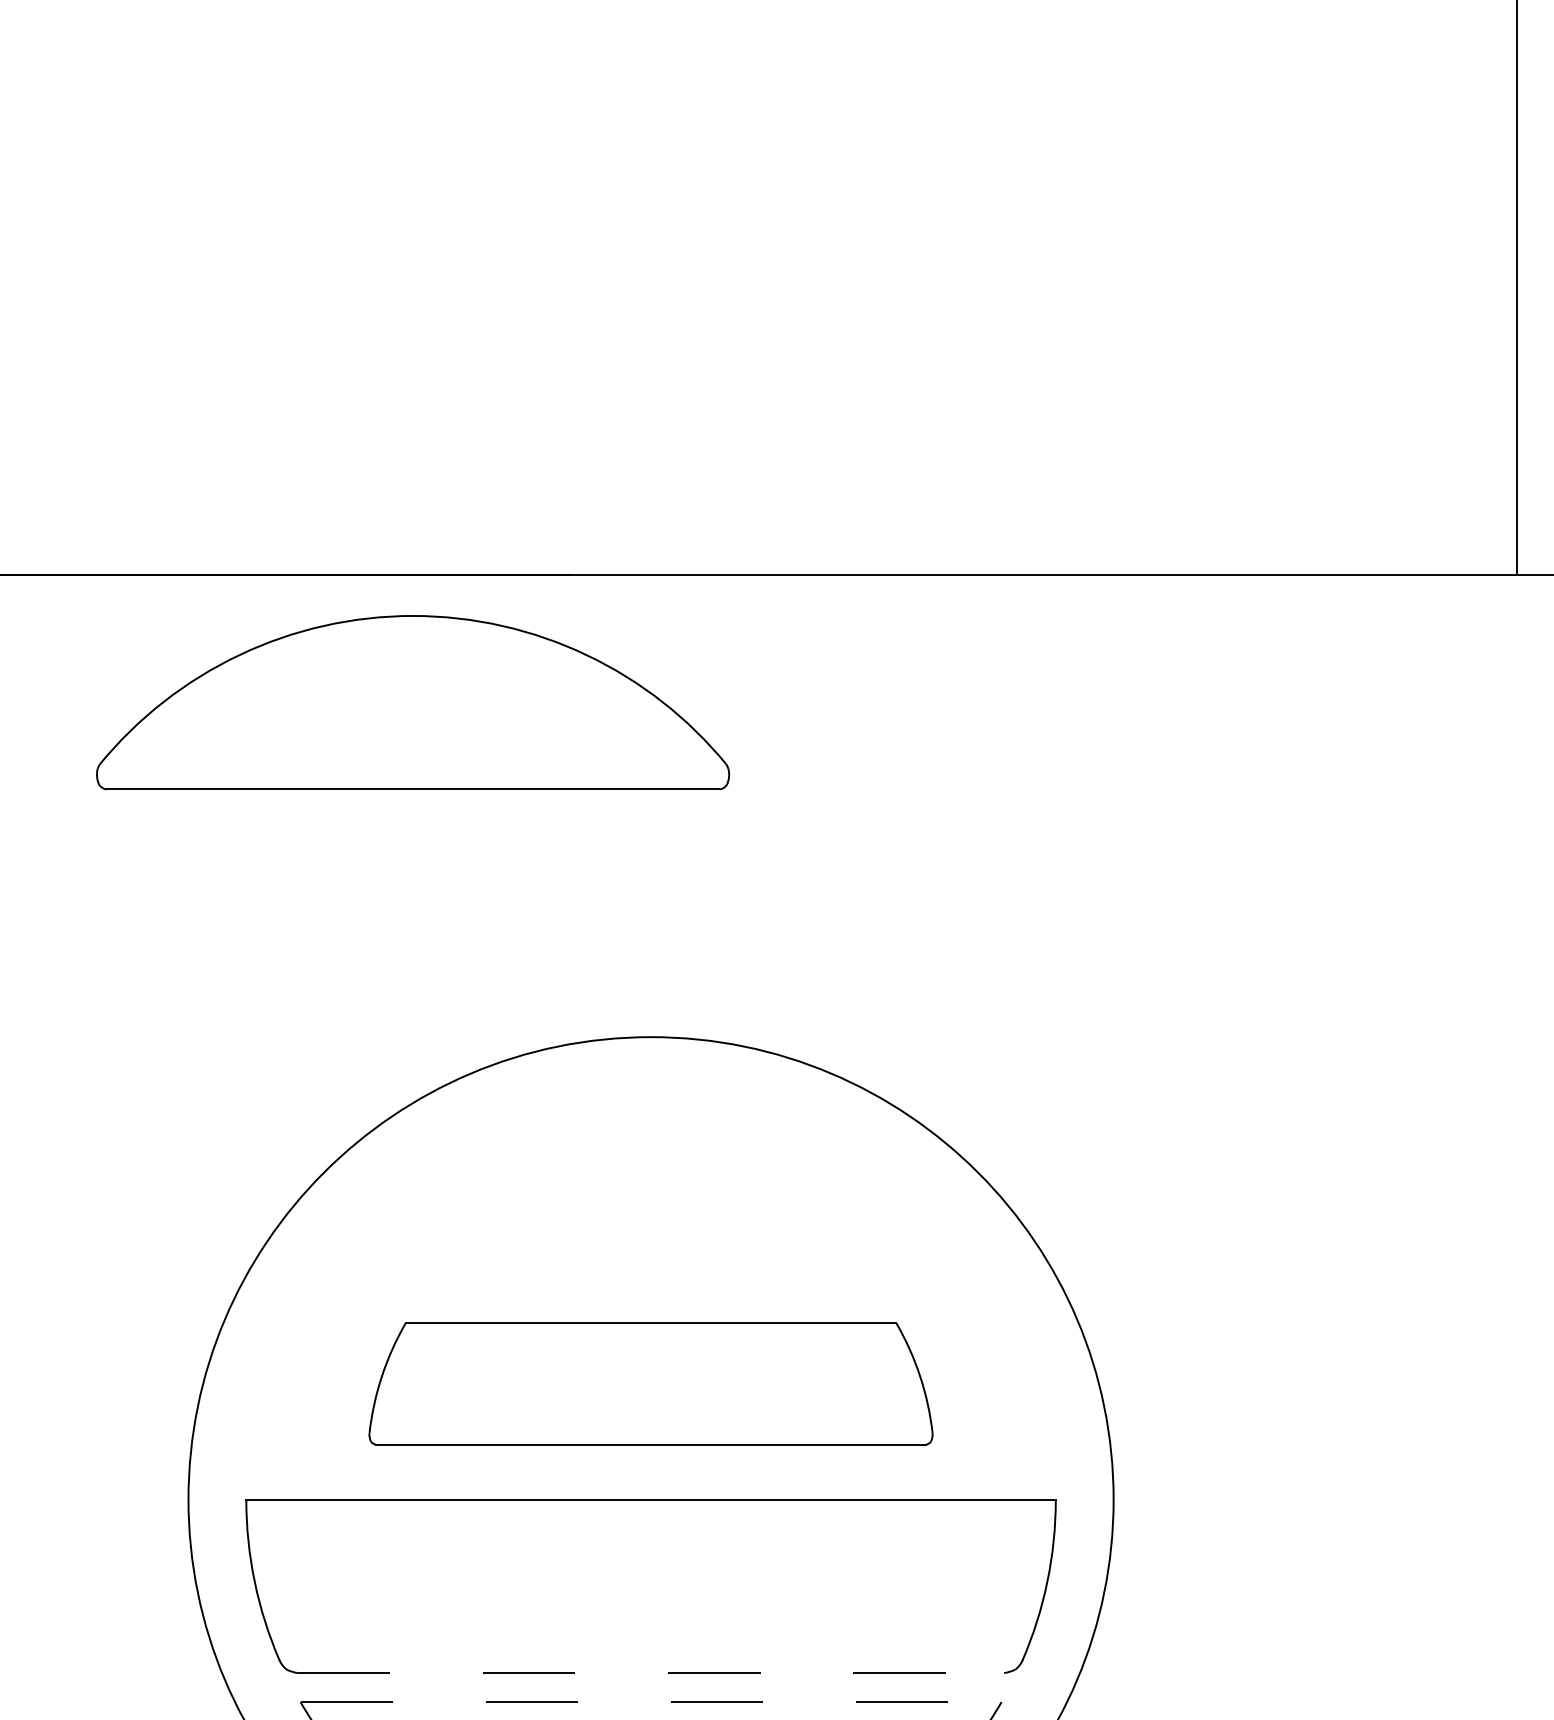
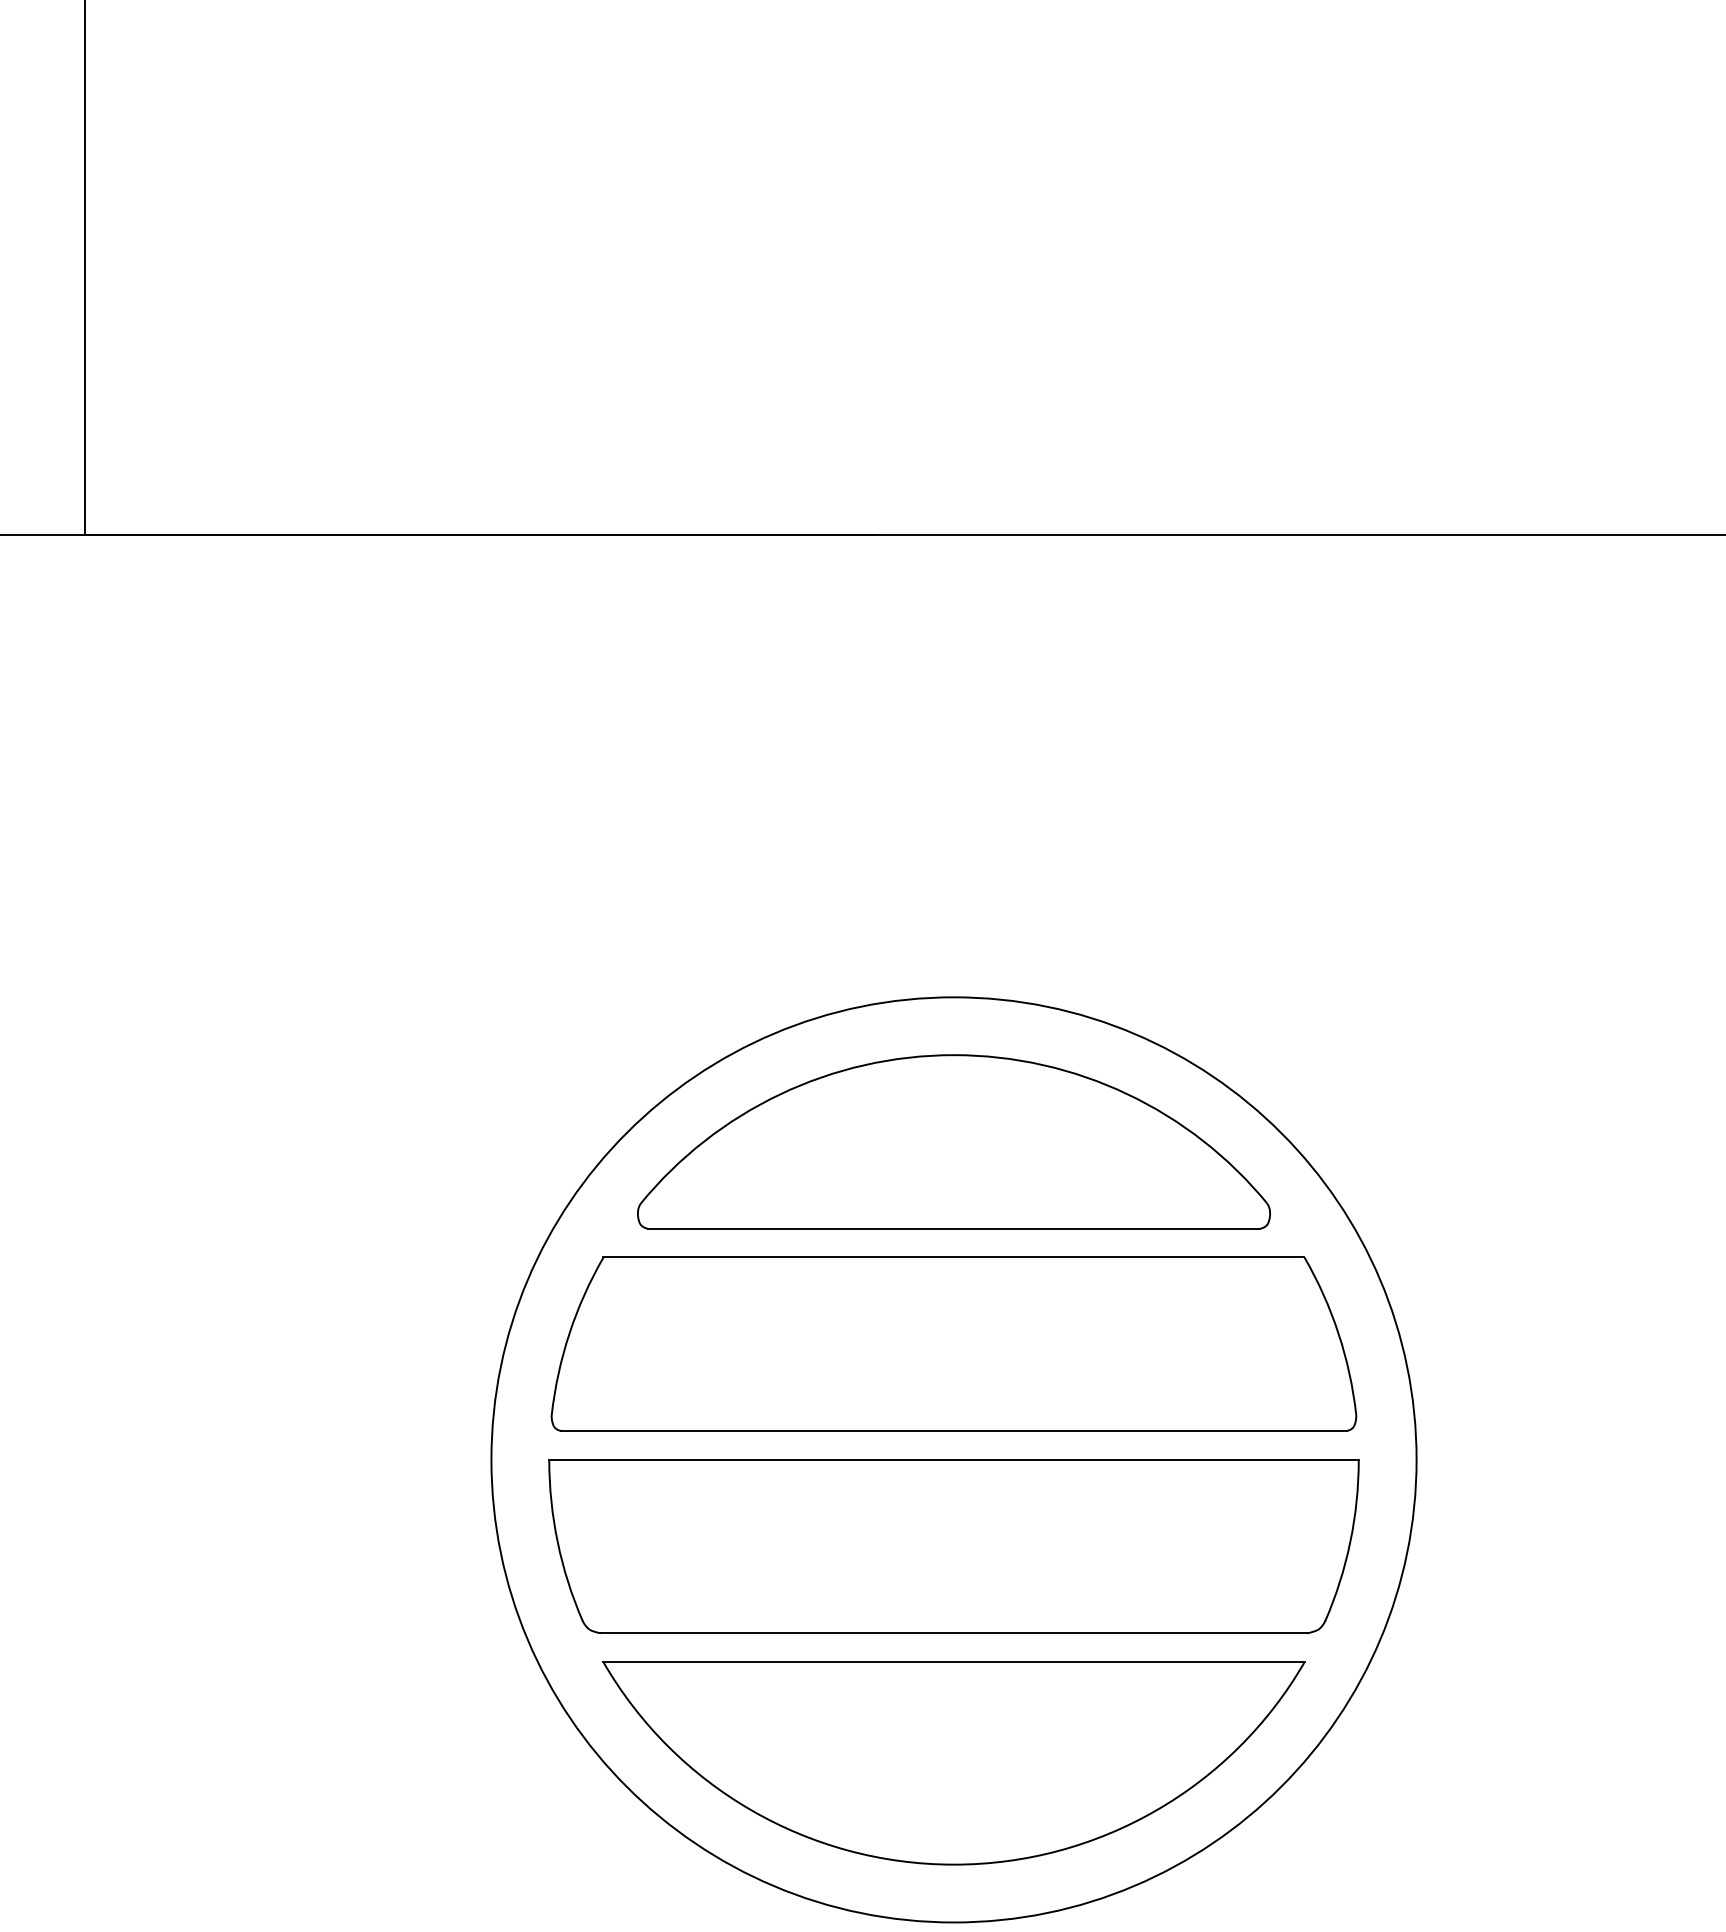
part: (412, 702) -> (953, 1141), moved
part: (650, 1383) -> (953, 1343), size x1.43
line: (651, 1673) -> (954, 1633), dashed -> solid
line: (651, 1702) -> (954, 1662), dashed -> solid

